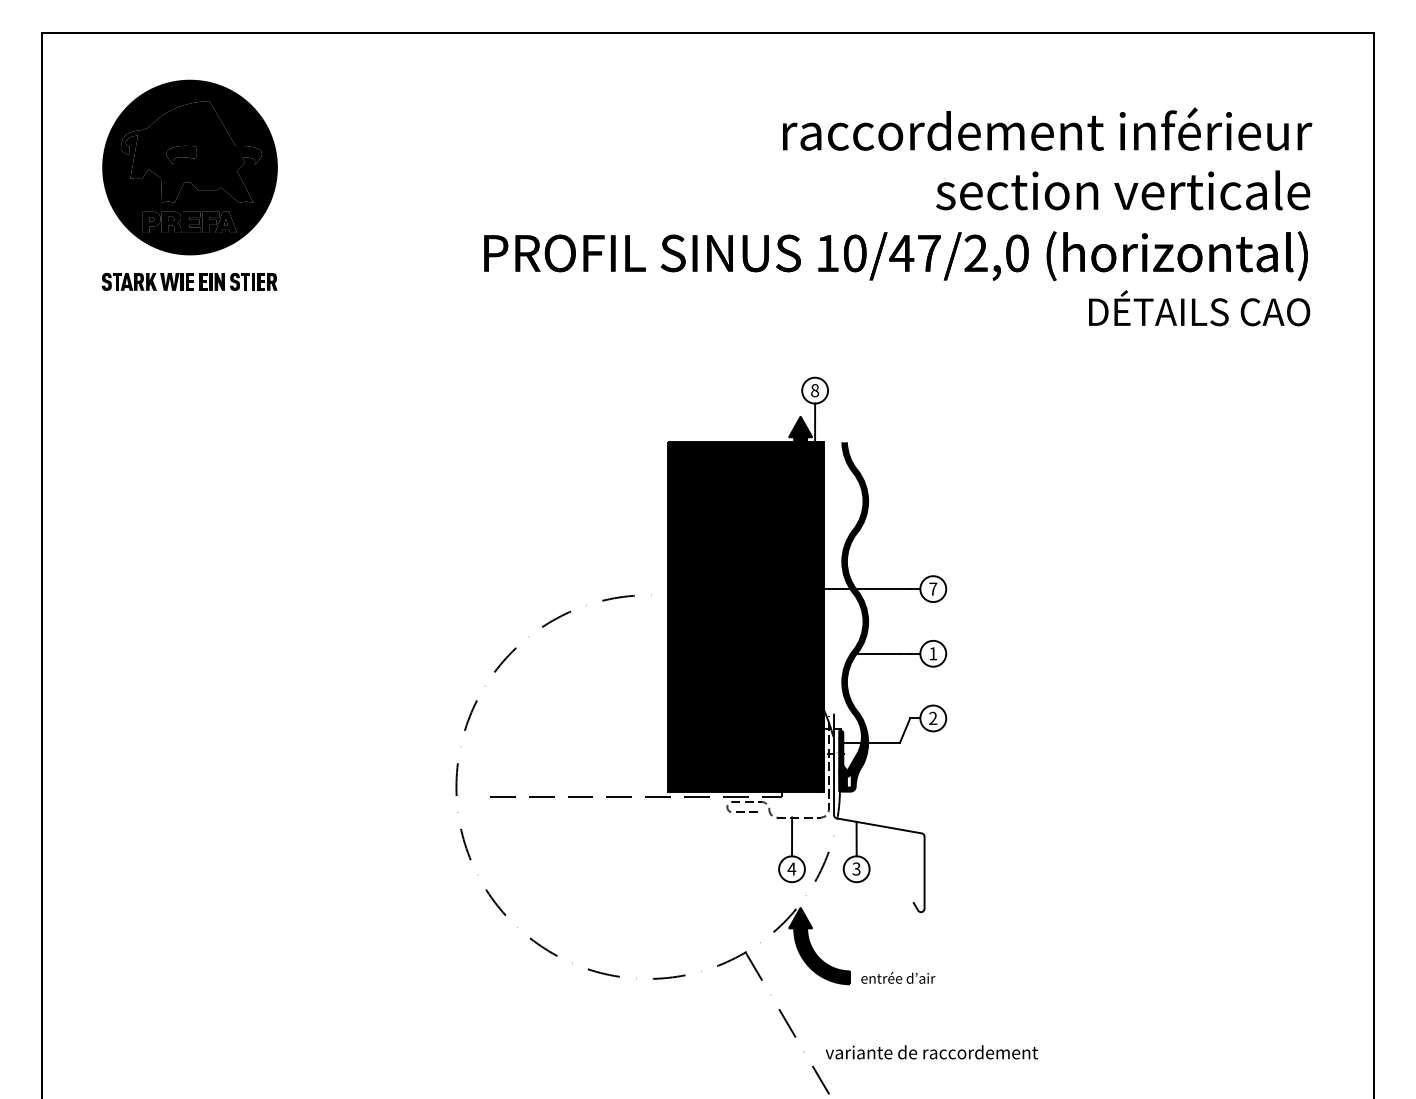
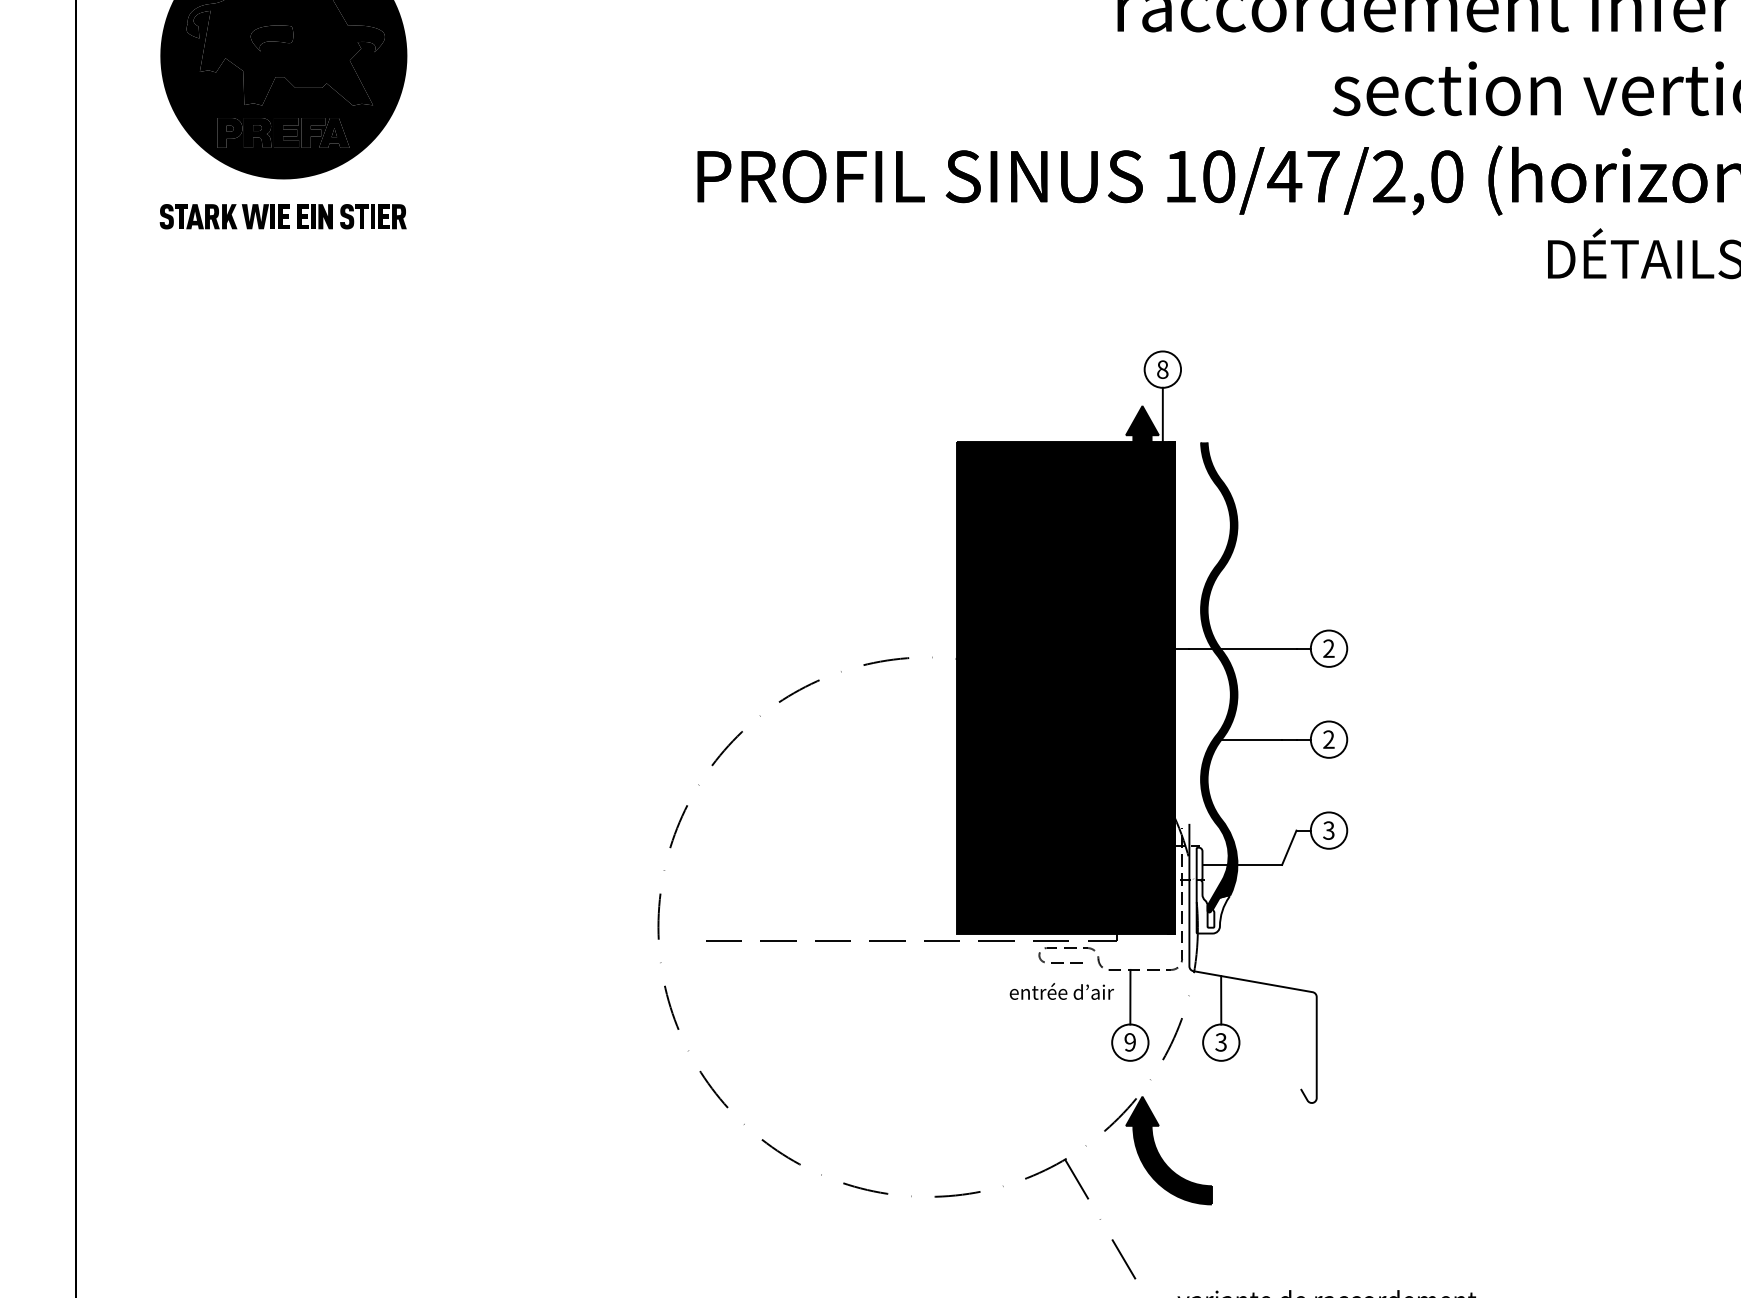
text: (933, 588) -> (1329, 647), 7 -> 2
text: (933, 653) -> (1329, 739), 1 -> 2
text: (933, 718) -> (1329, 830), 2 -> 3
fill: (850, 760) -> (1212, 889), removed
text: (791, 868) -> (1129, 1041), 4 -> 9
text: (898, 977) -> (1062, 990), moved

